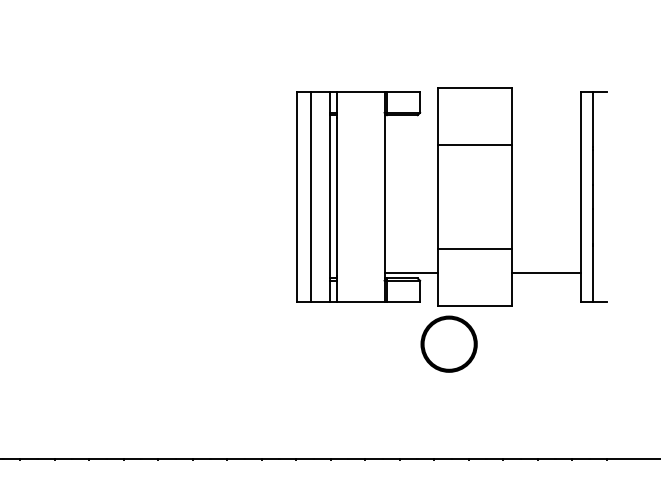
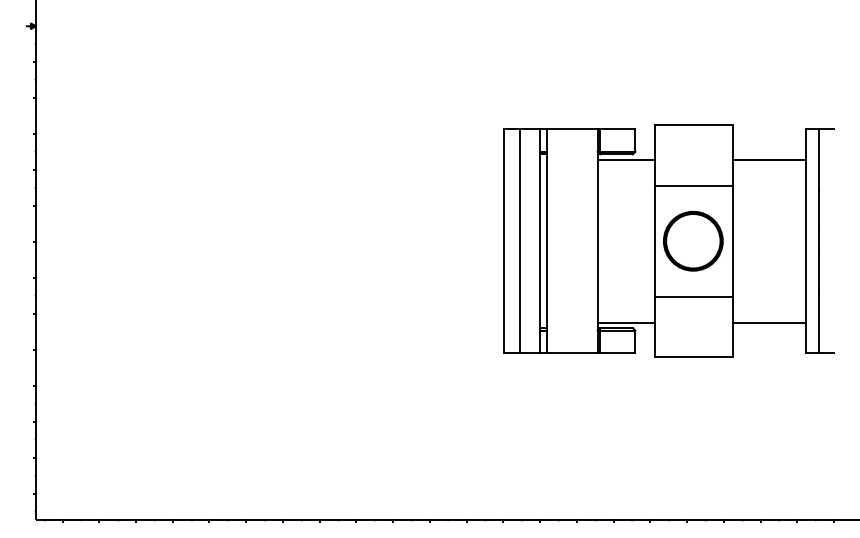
line: (410, 120) -> (625, 159), added
line: (546, 120) -> (769, 159), added
part: (449, 343) -> (693, 240), moved

